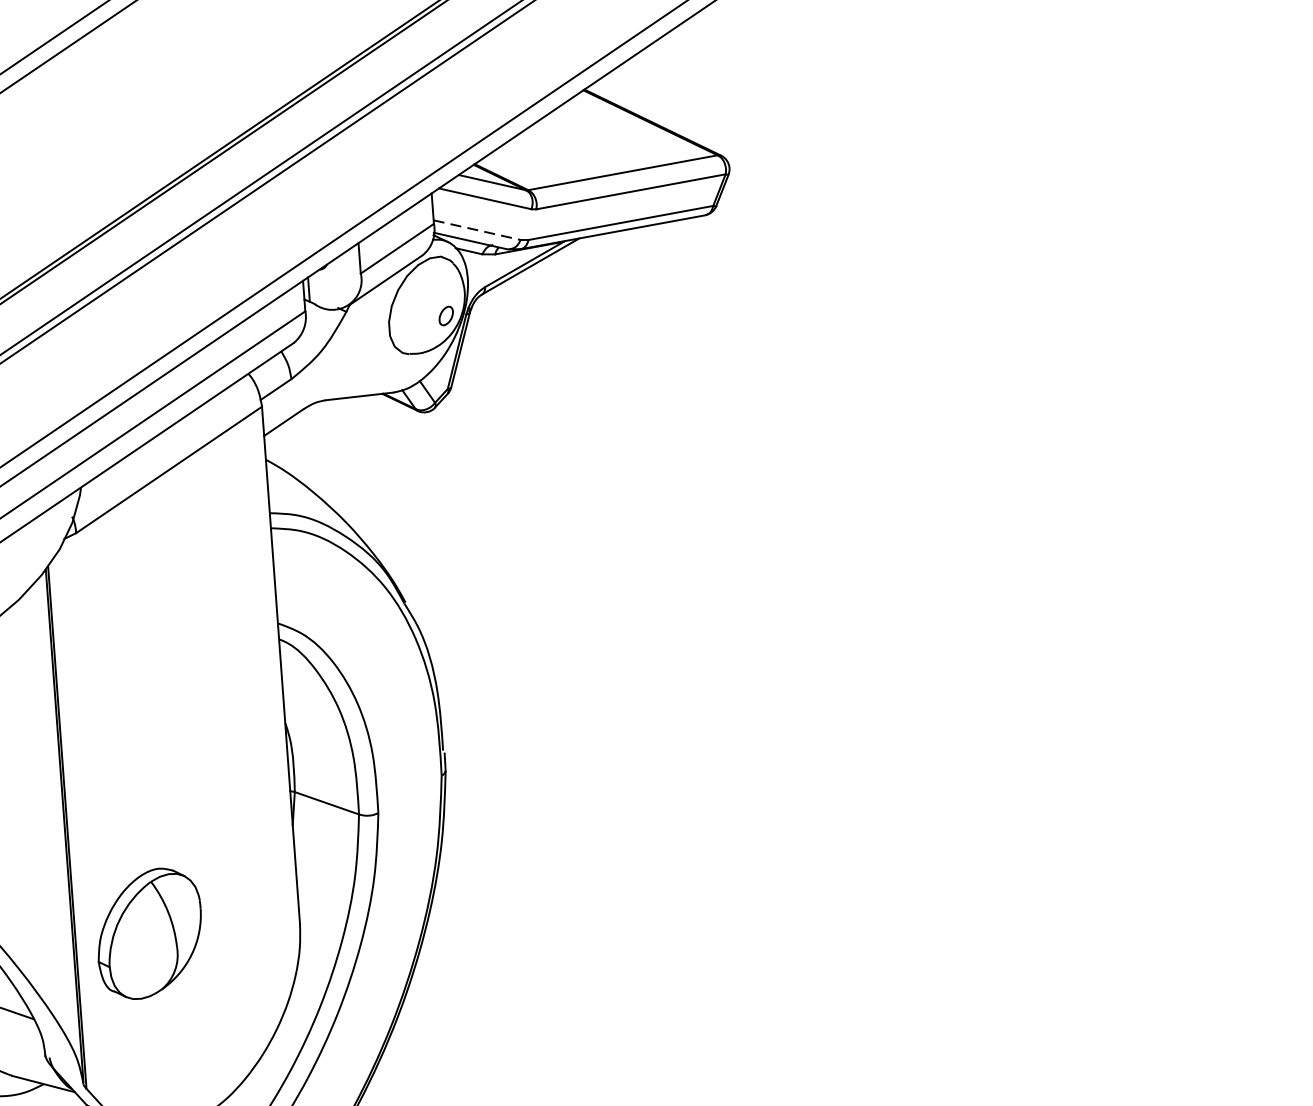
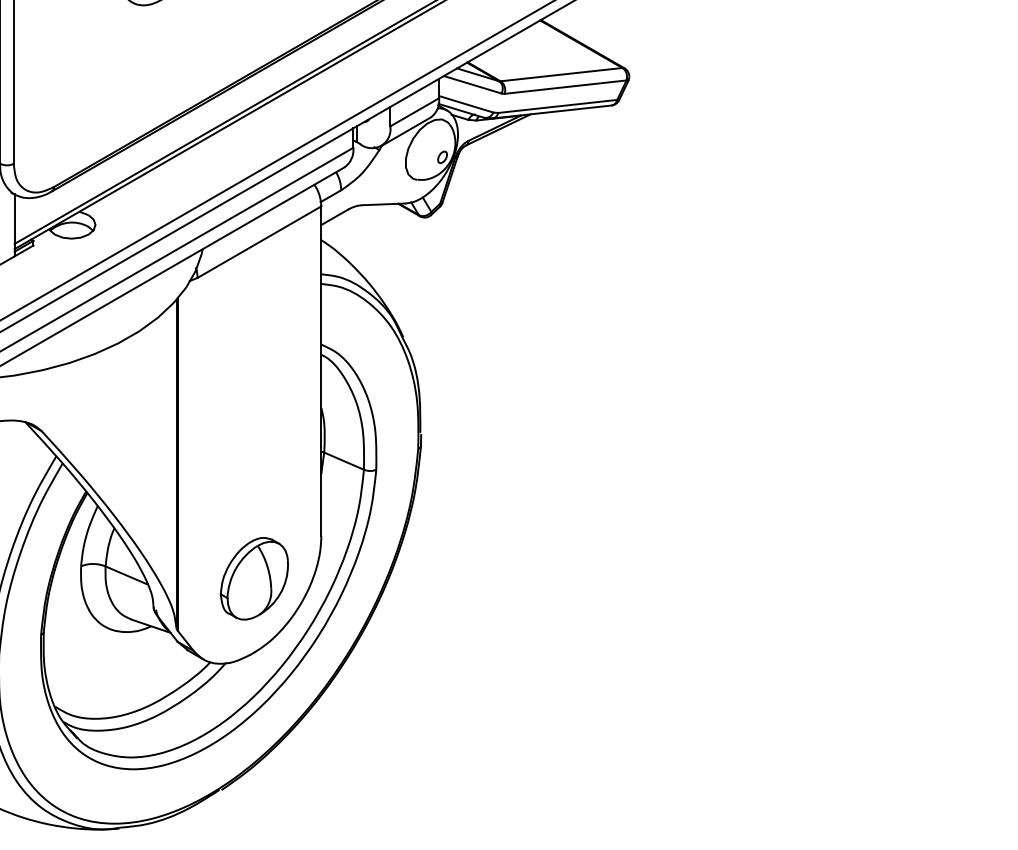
line: (477, 230) -> (466, 104), dashed -> solid
part: (148, 933) -> (253, 578), moved

